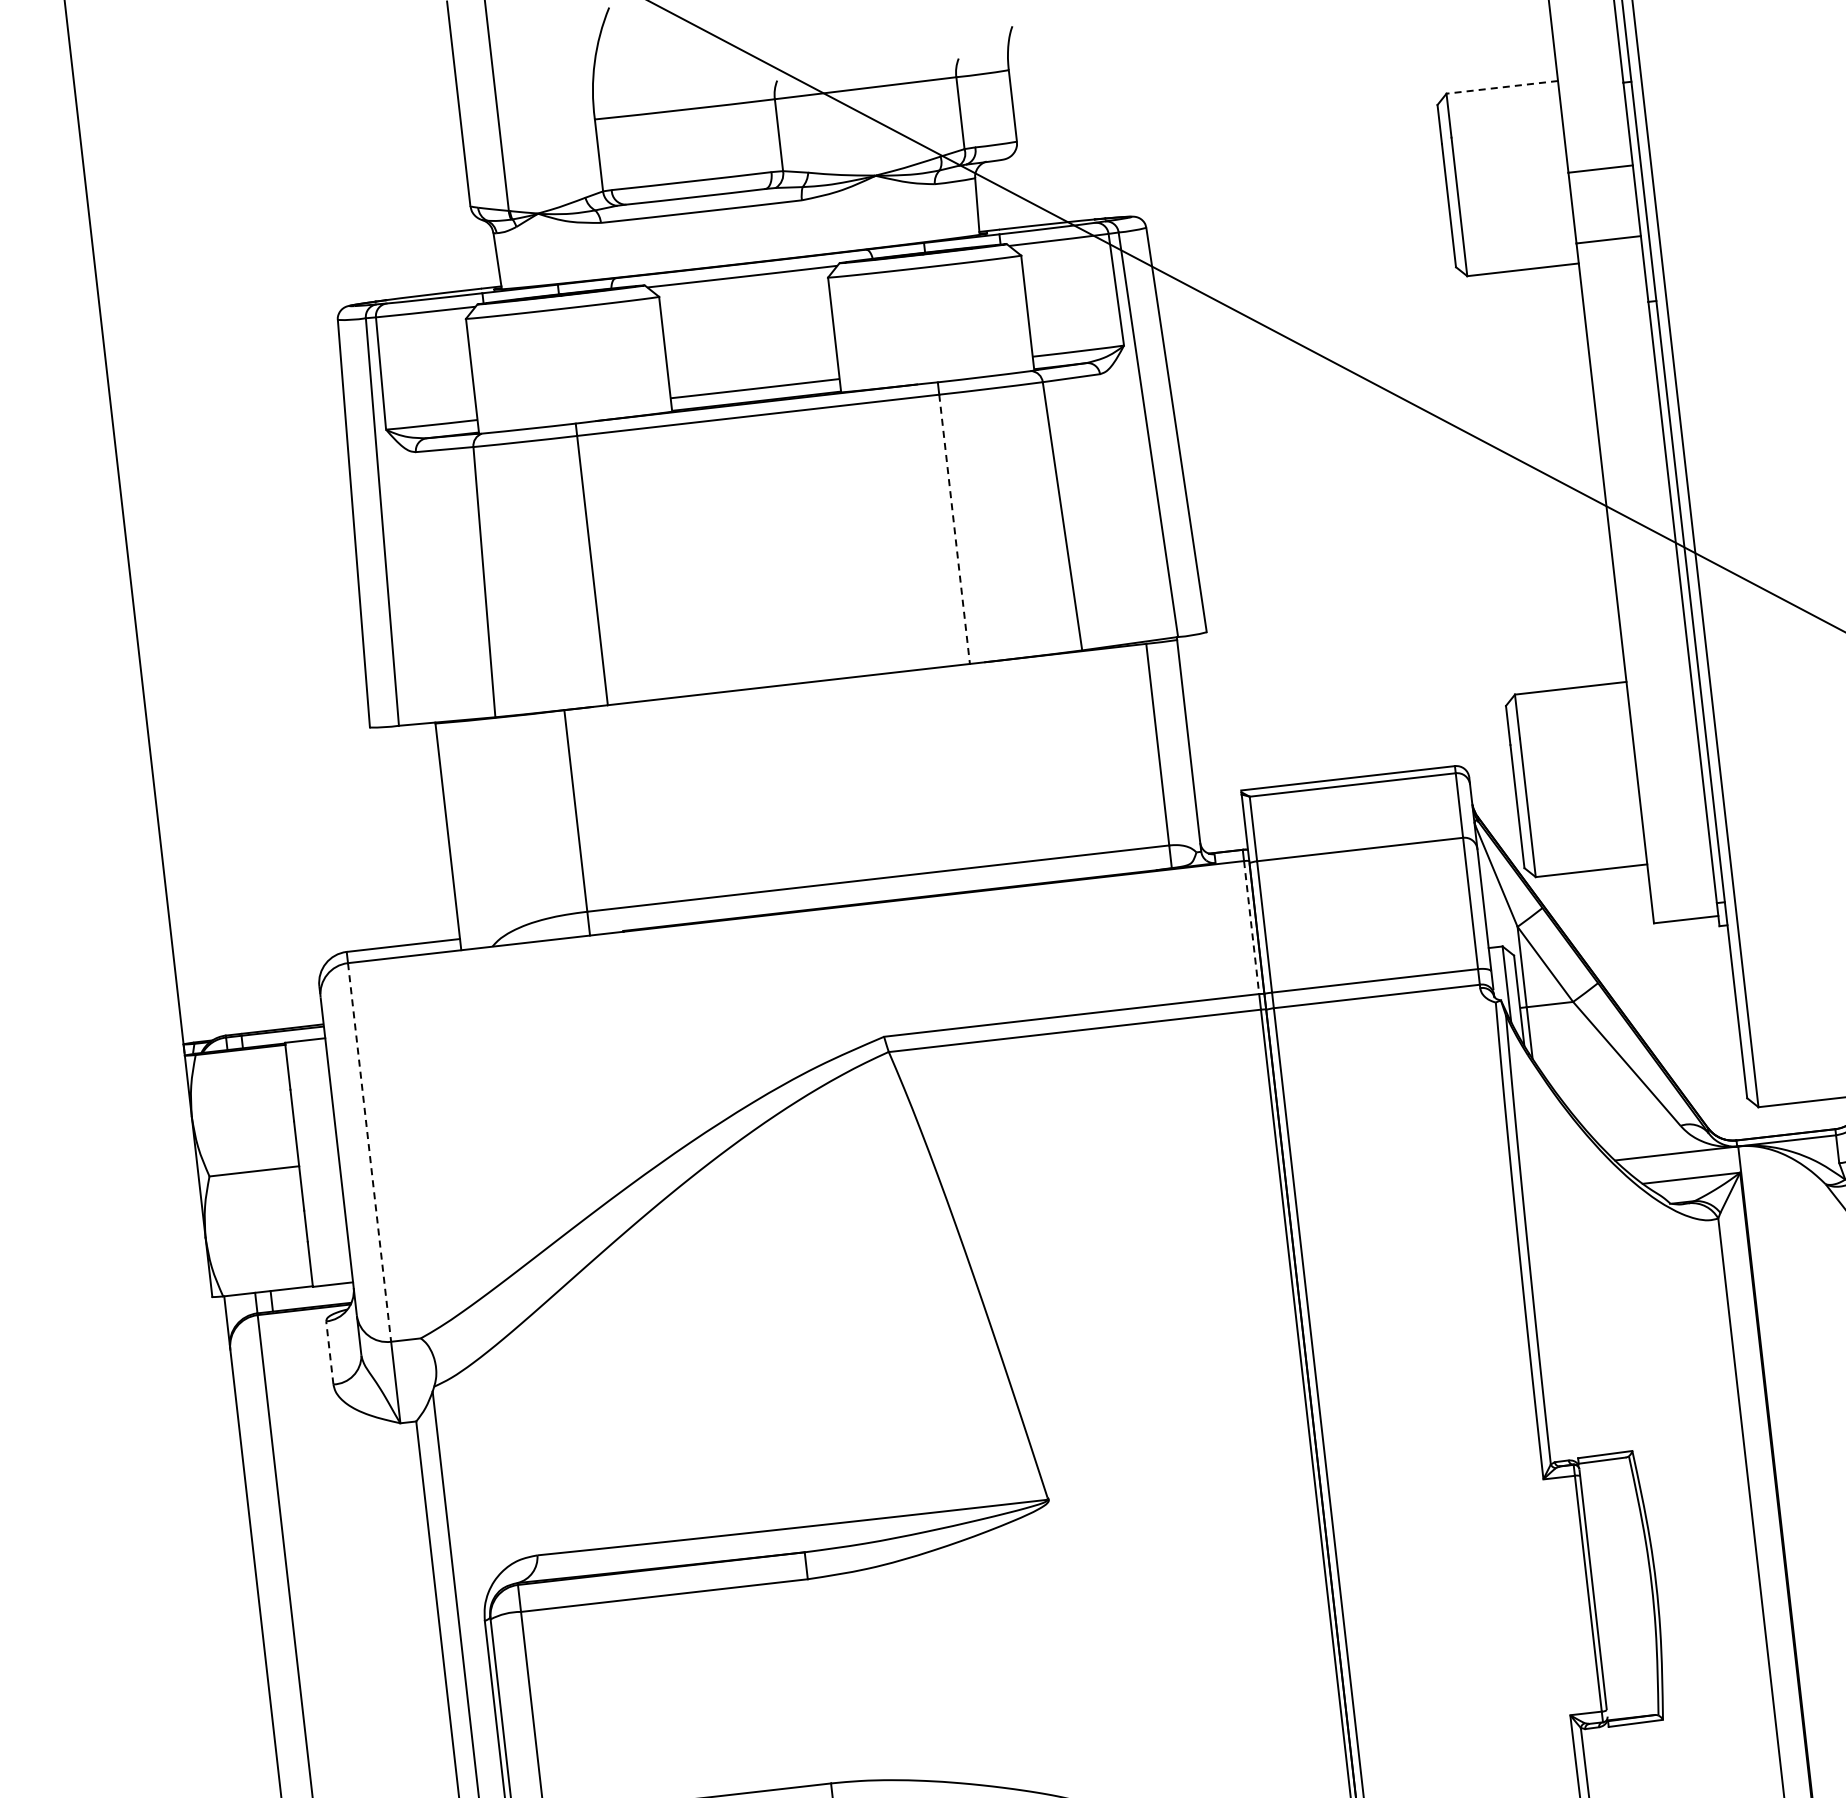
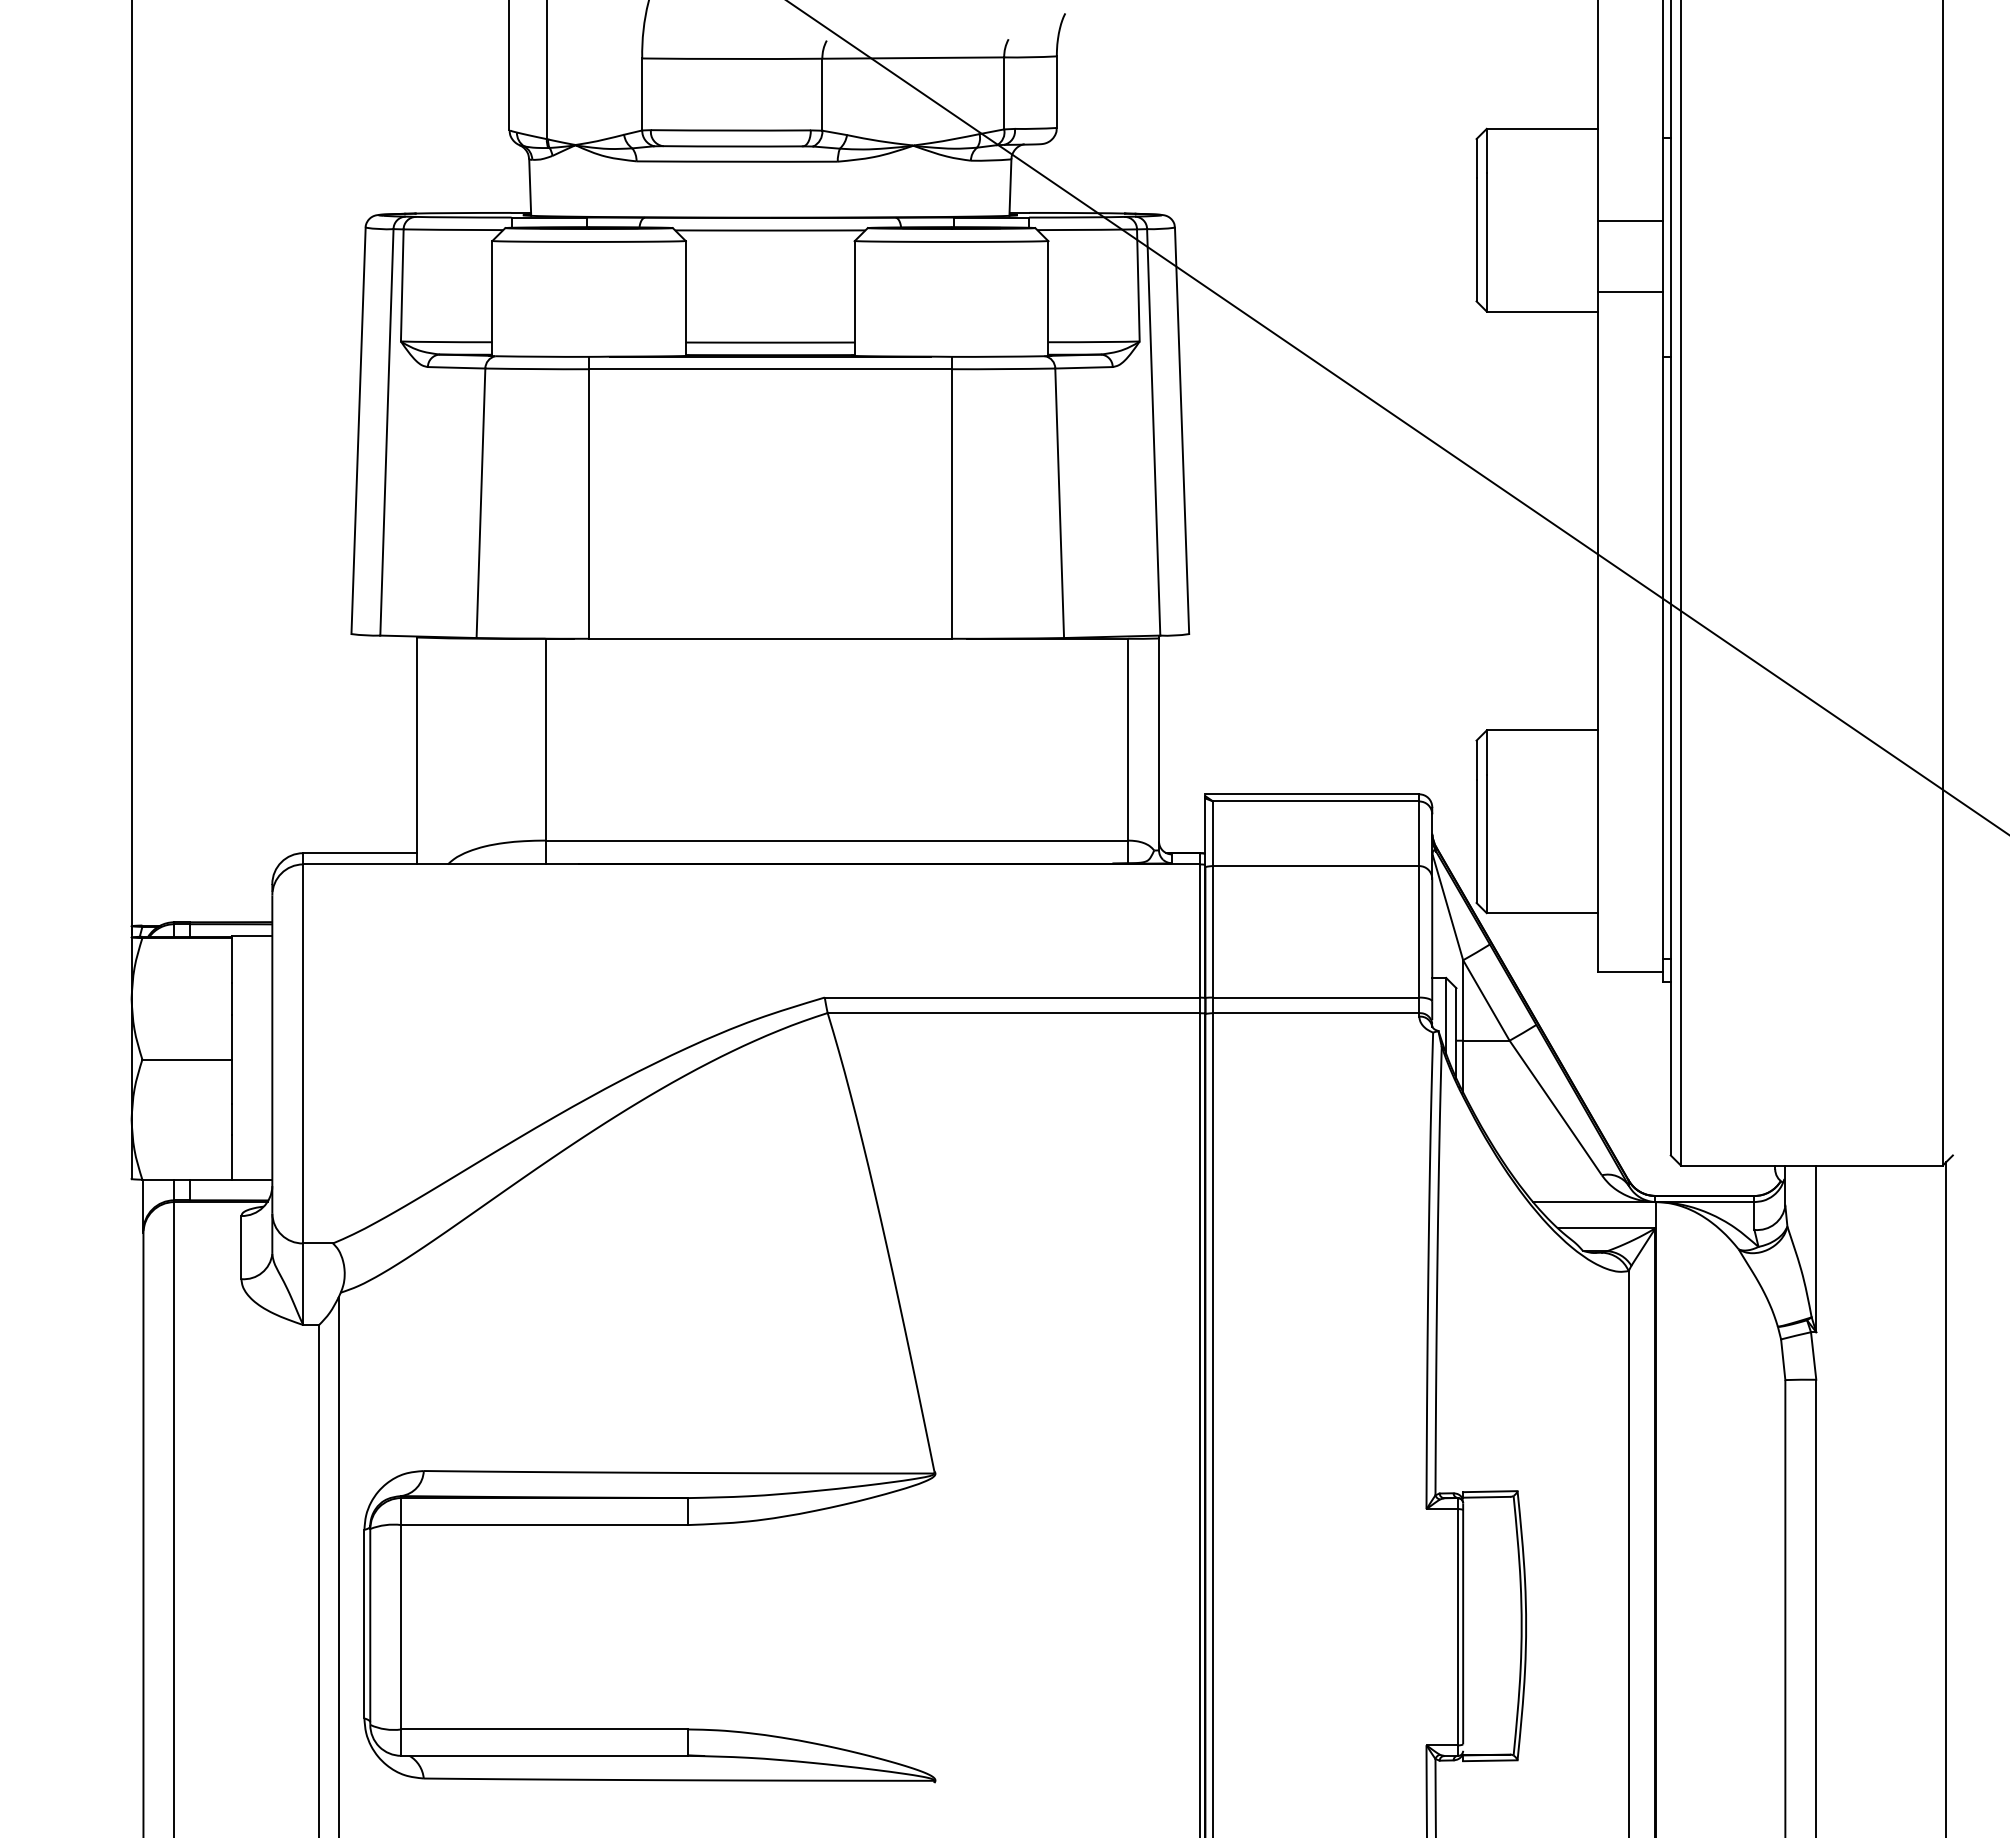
line: (1502, 86) -> (1542, 128), dashed -> solid
line: (954, 529) -> (951, 504), dashed -> solid
line: (1251, 928) -> (1200, 931), dashed -> solid
line: (369, 1151) -> (303, 1053), dashed -> solid
line: (329, 1352) -> (241, 1247), dashed -> solid

